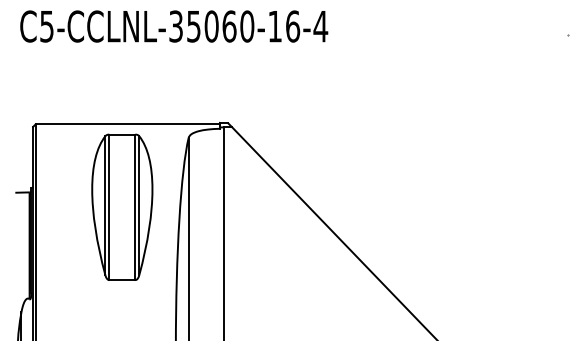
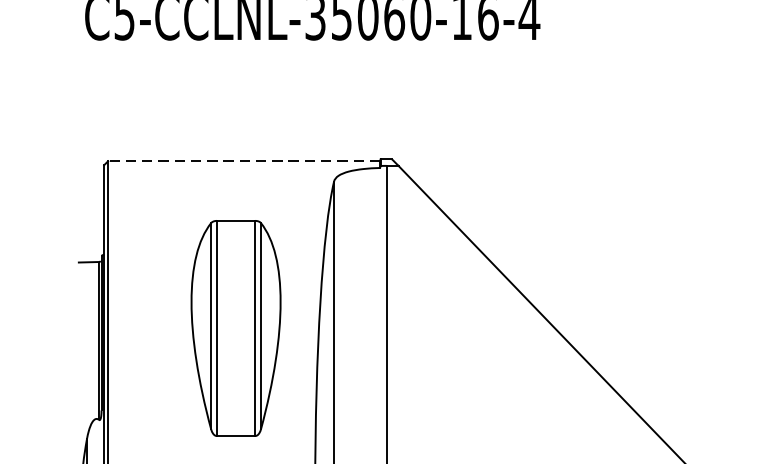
line: (127, 124) -> (243, 161), solid -> dashed
part: (122, 206) -> (236, 327), moved

